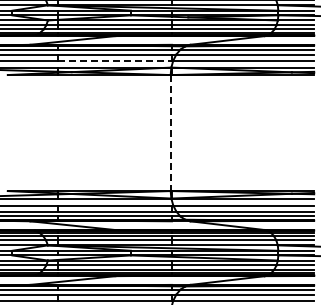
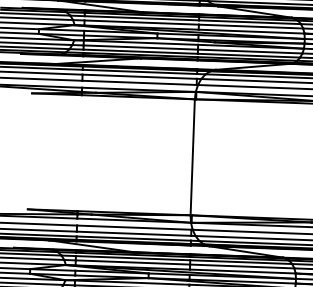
line: (115, 60) -> (140, 82), dashed -> solid
line: (170, 133) -> (192, 157), dashed -> solid

